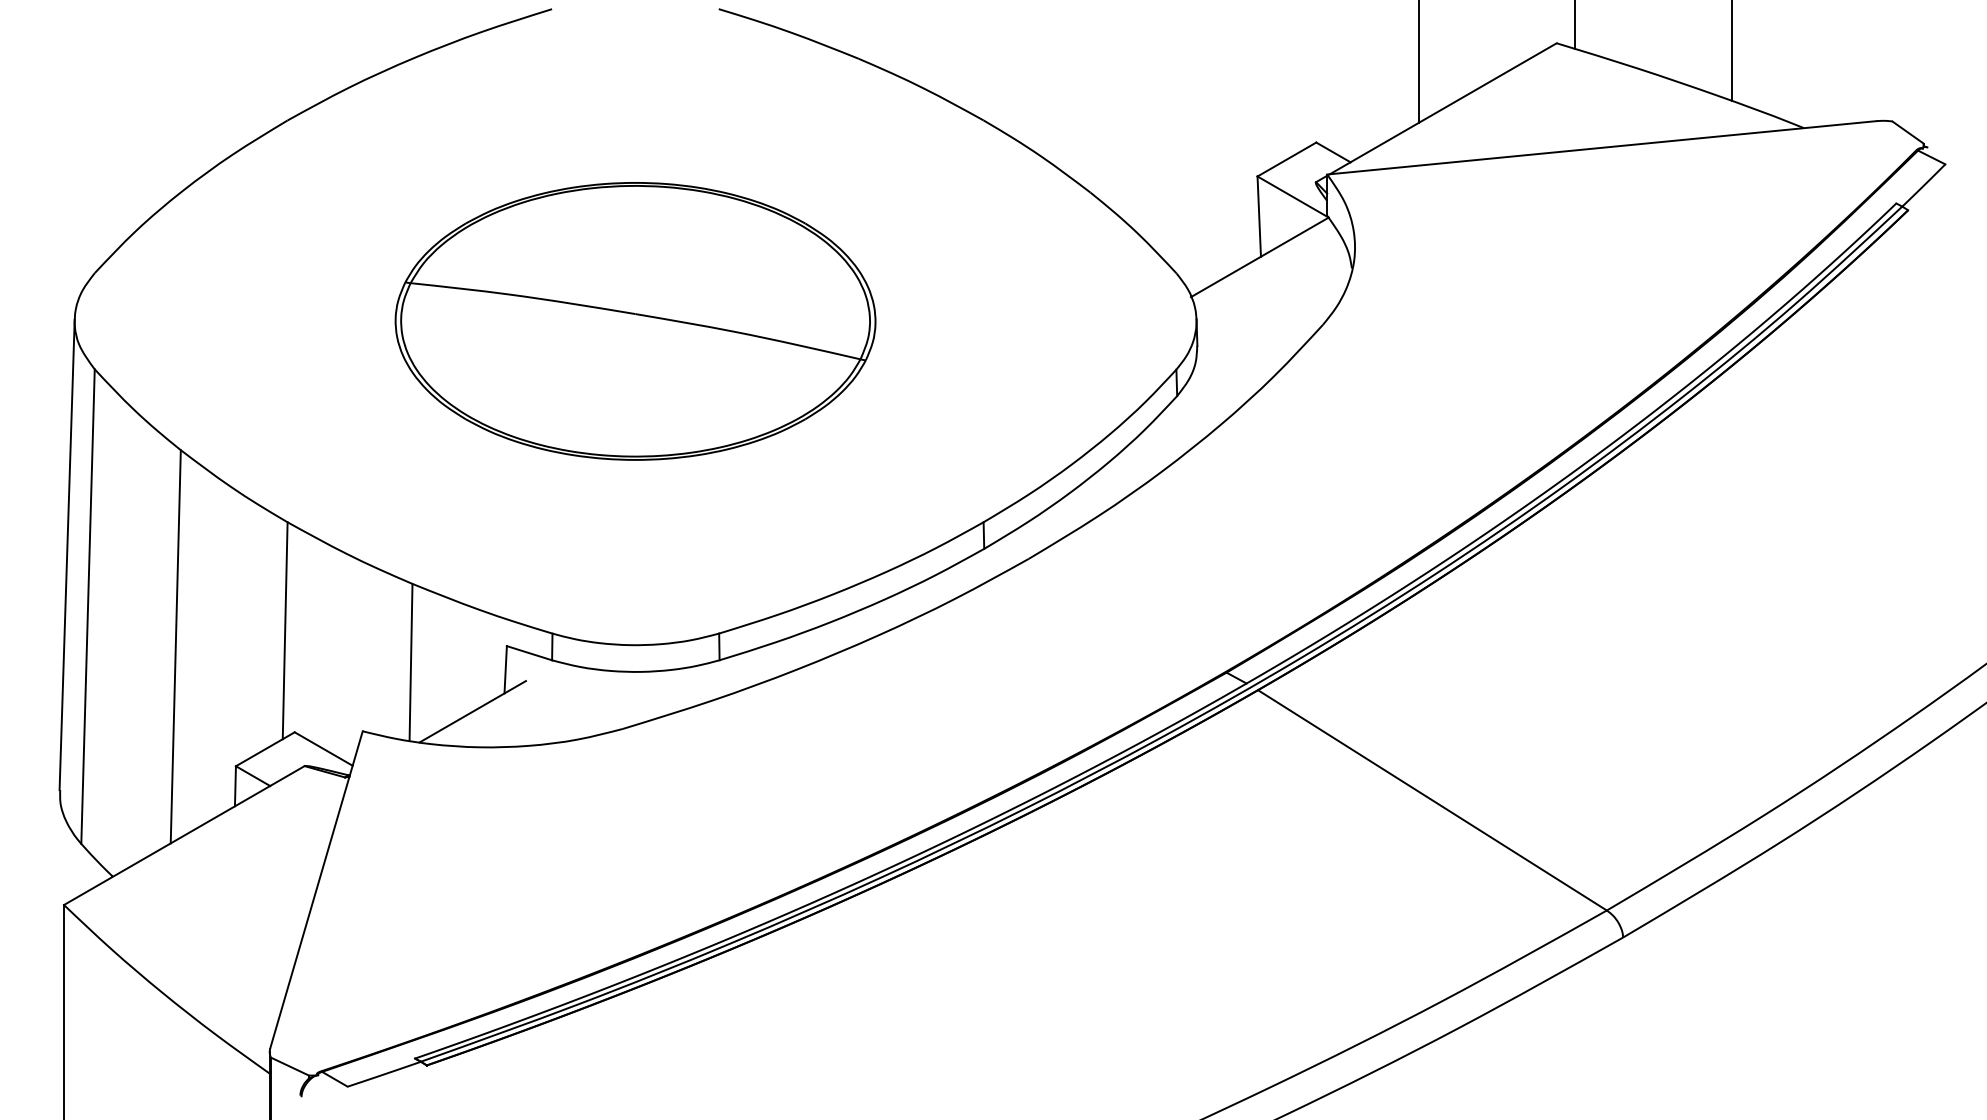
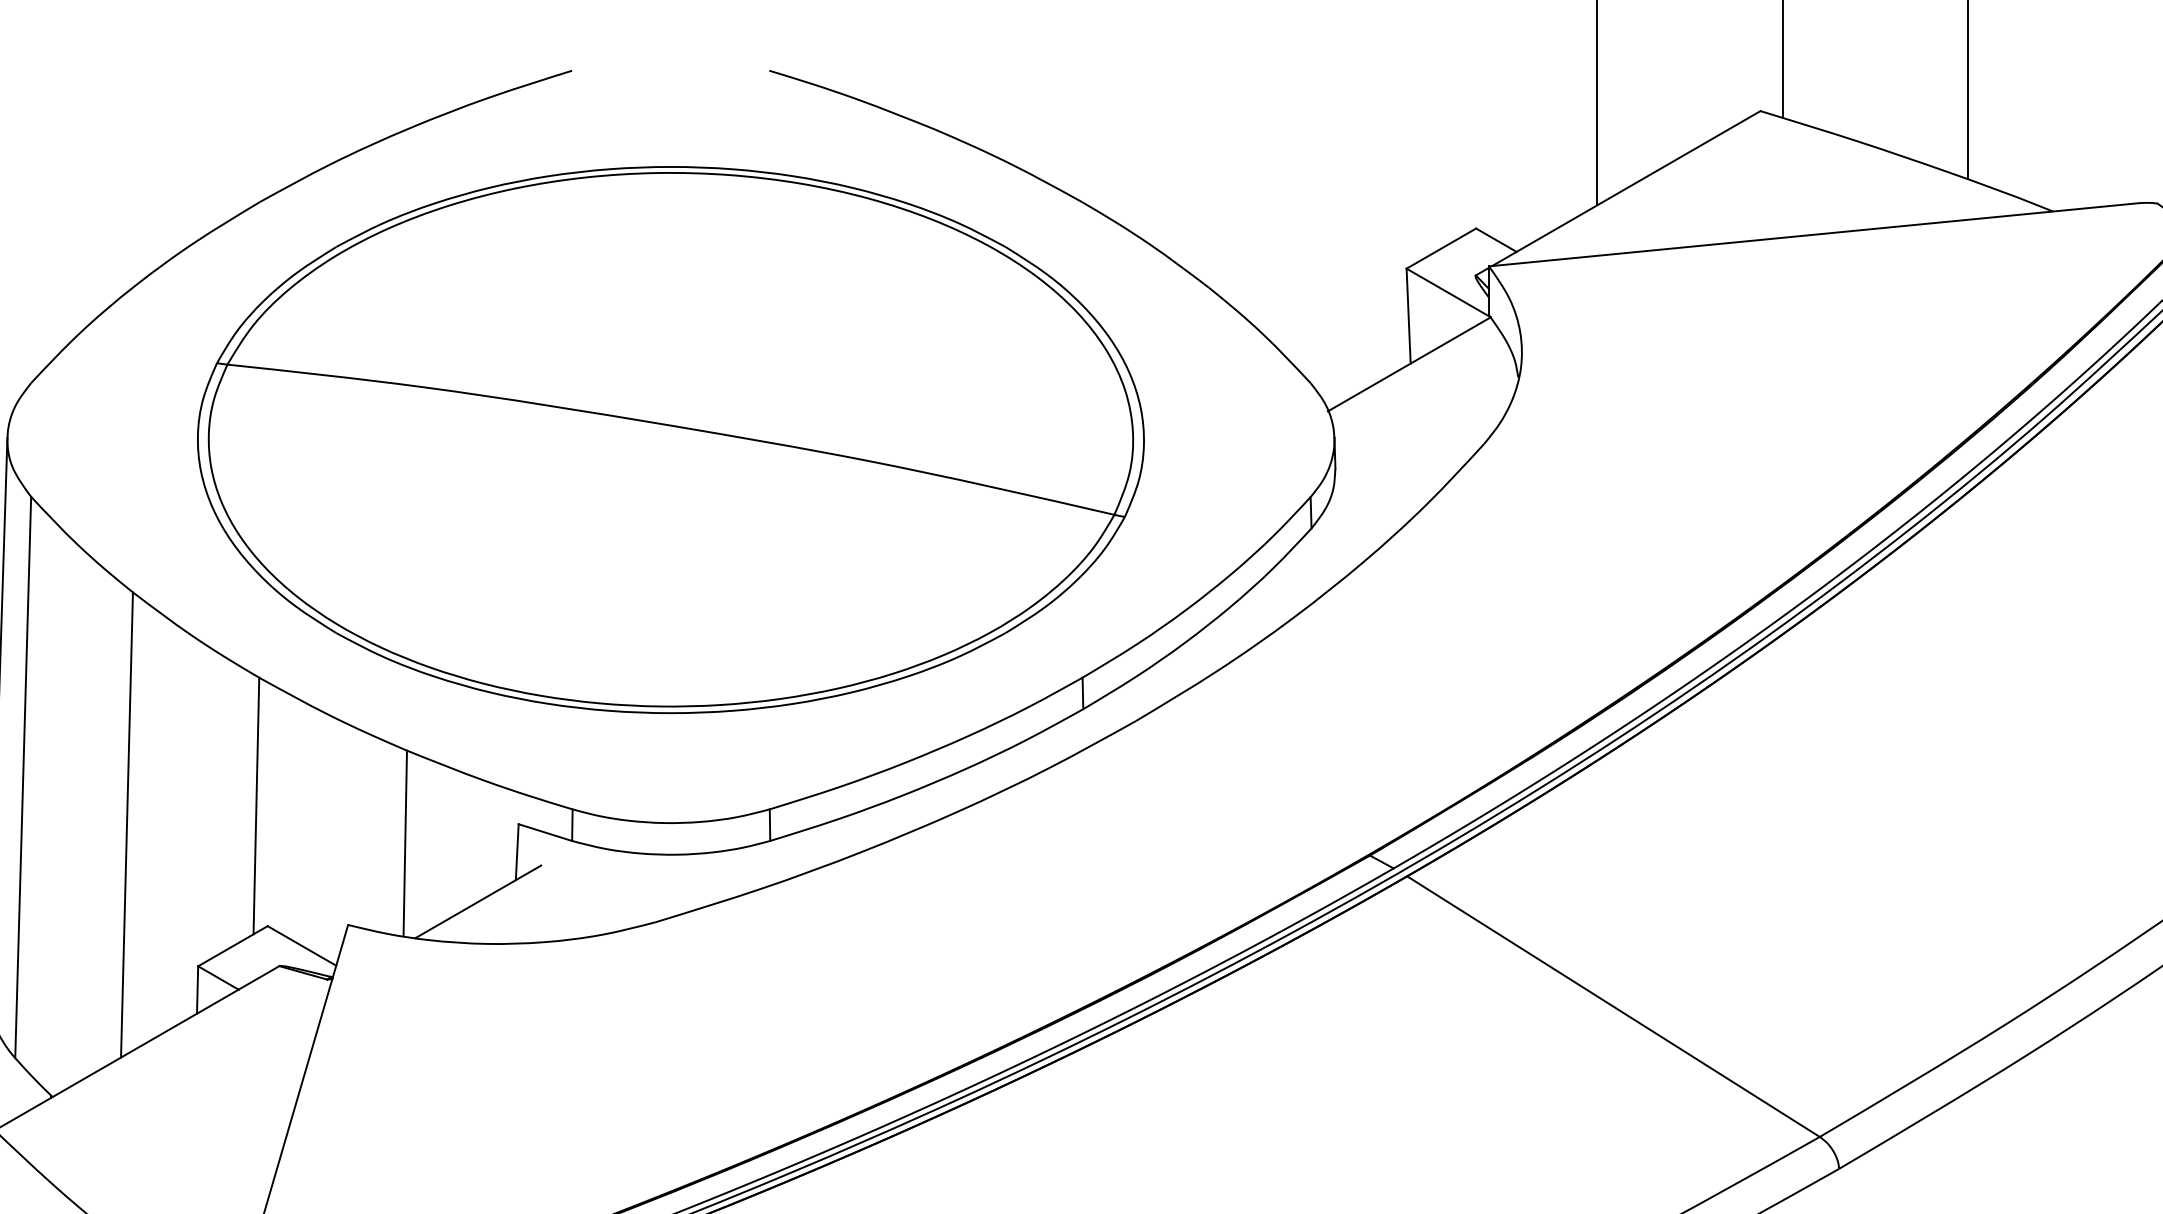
part: (635, 321) -> (670, 440), size x1.67

